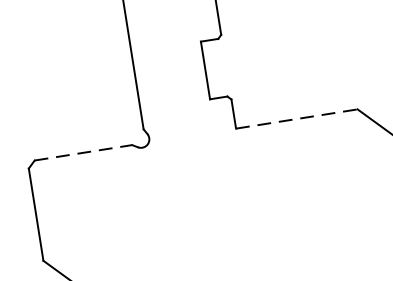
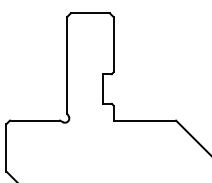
line: (298, 118) -> (145, 120), dashed -> solid
line: (84, 152) -> (35, 120), dashed -> solid

